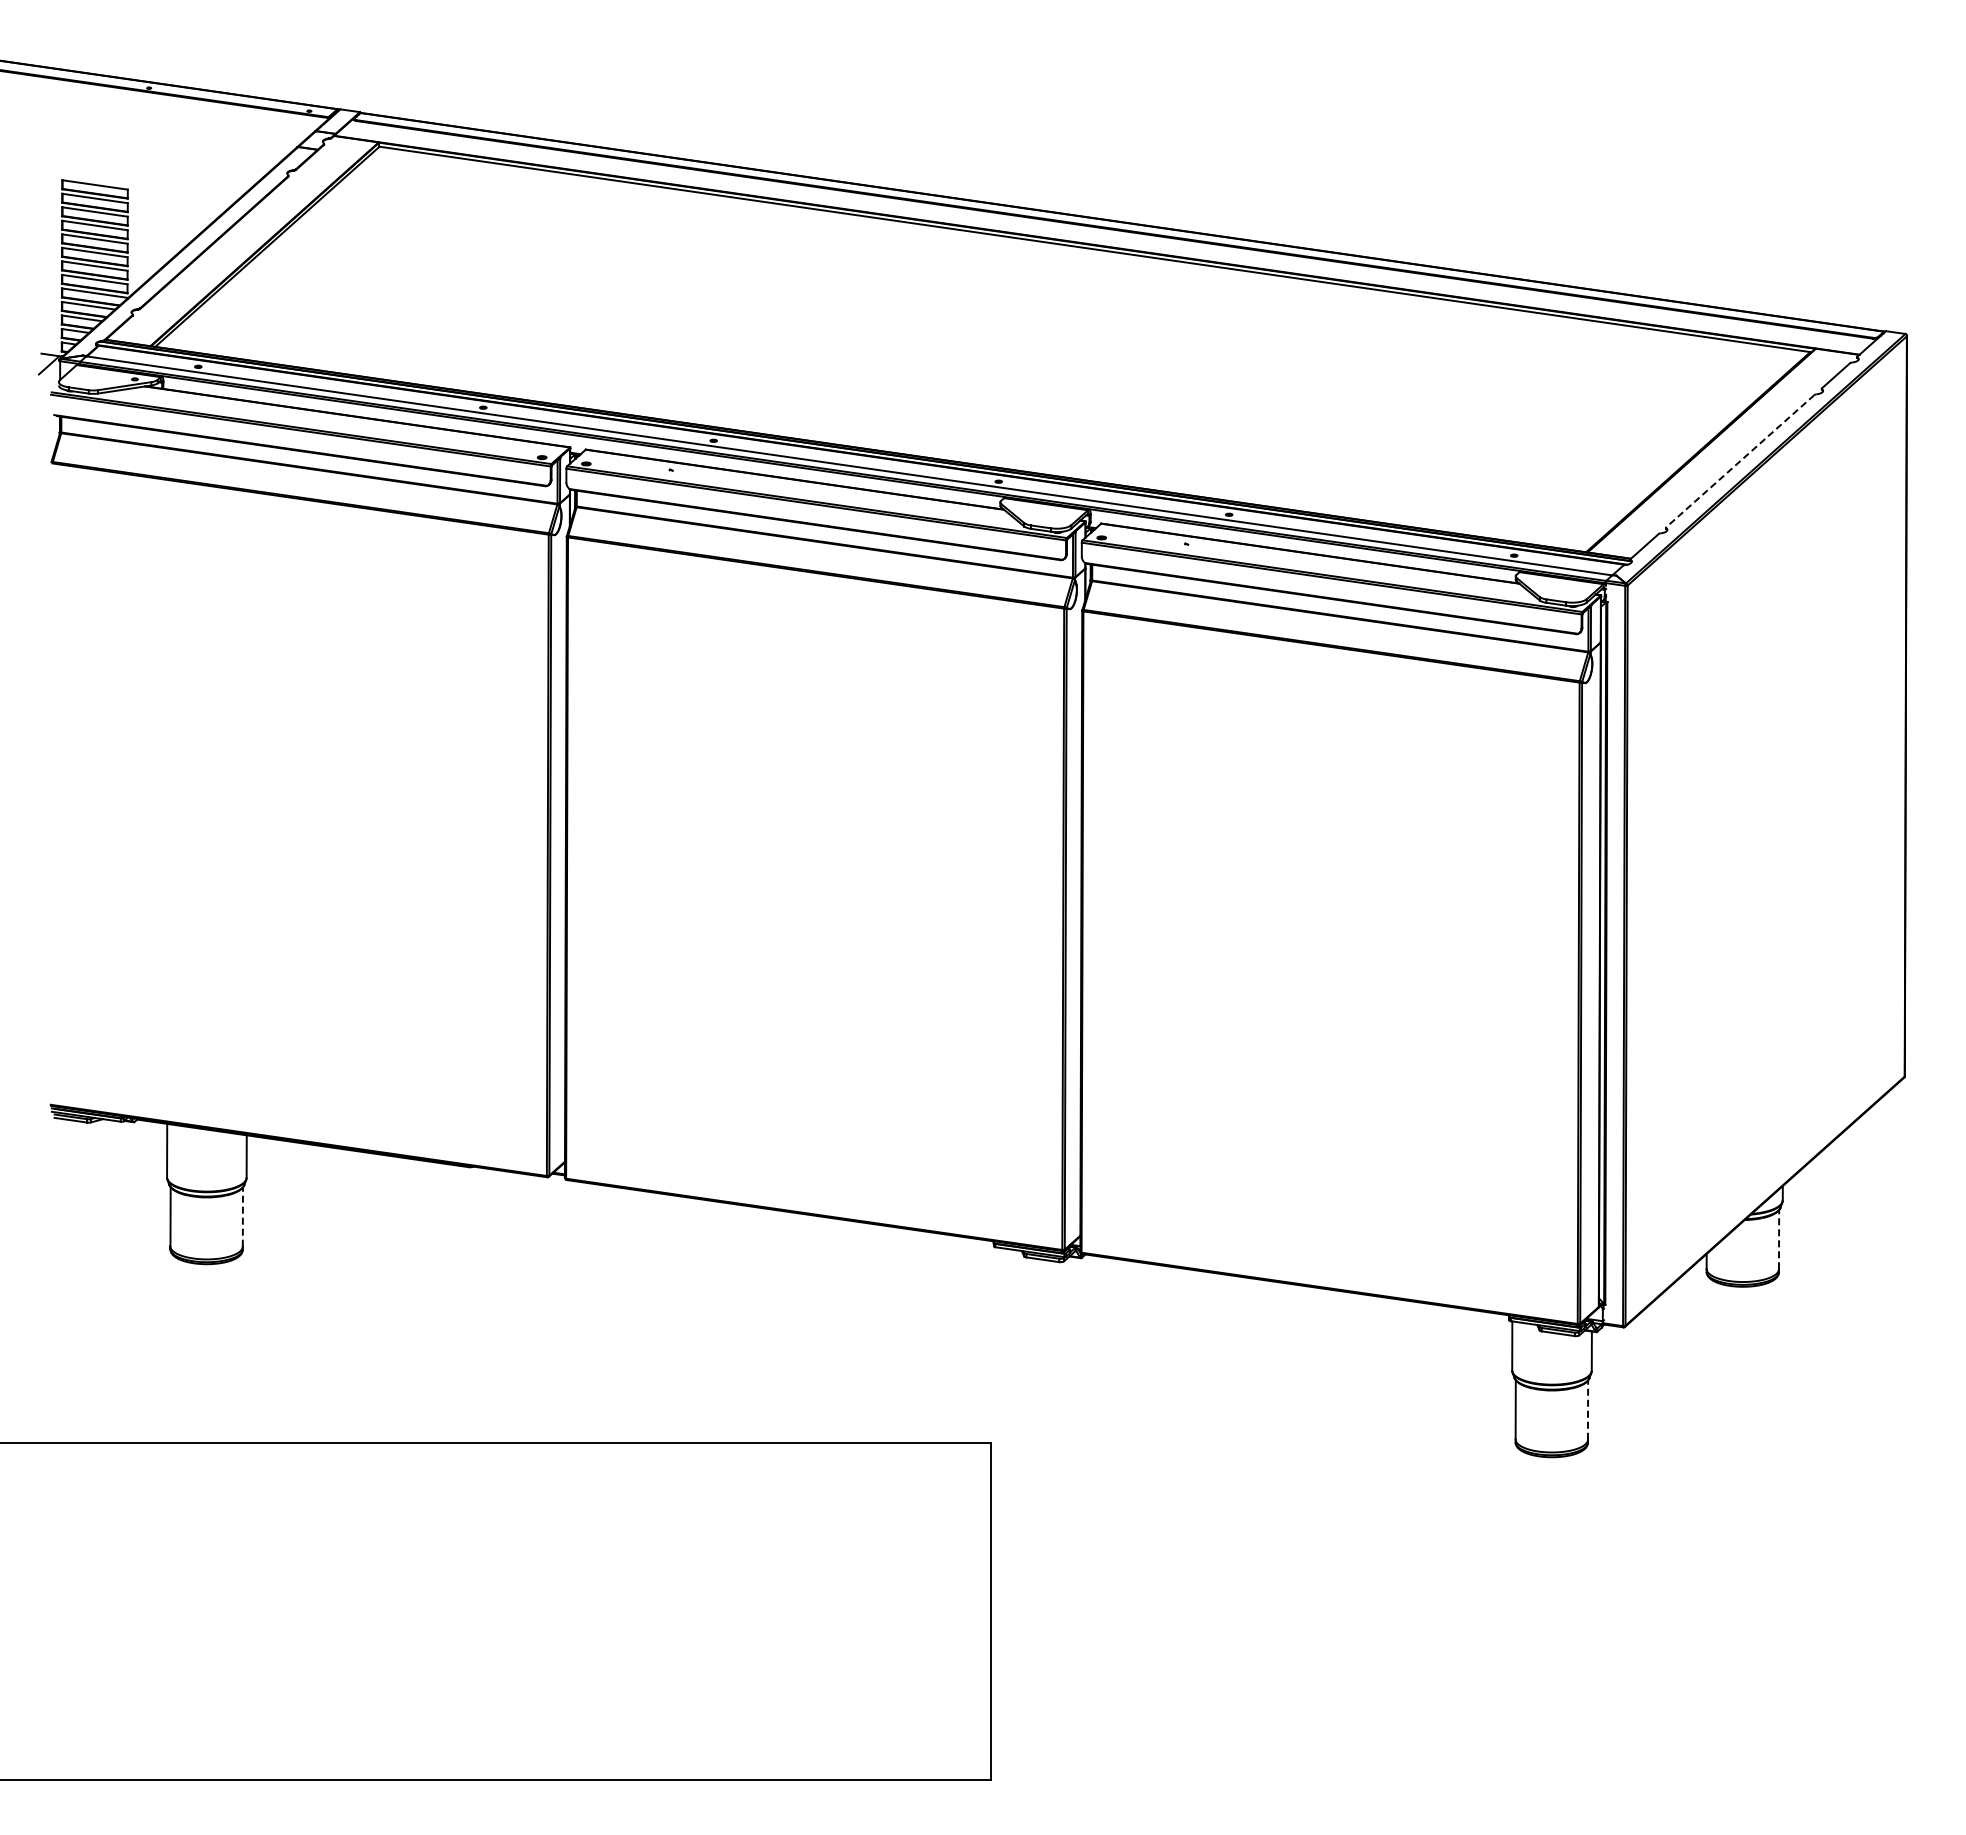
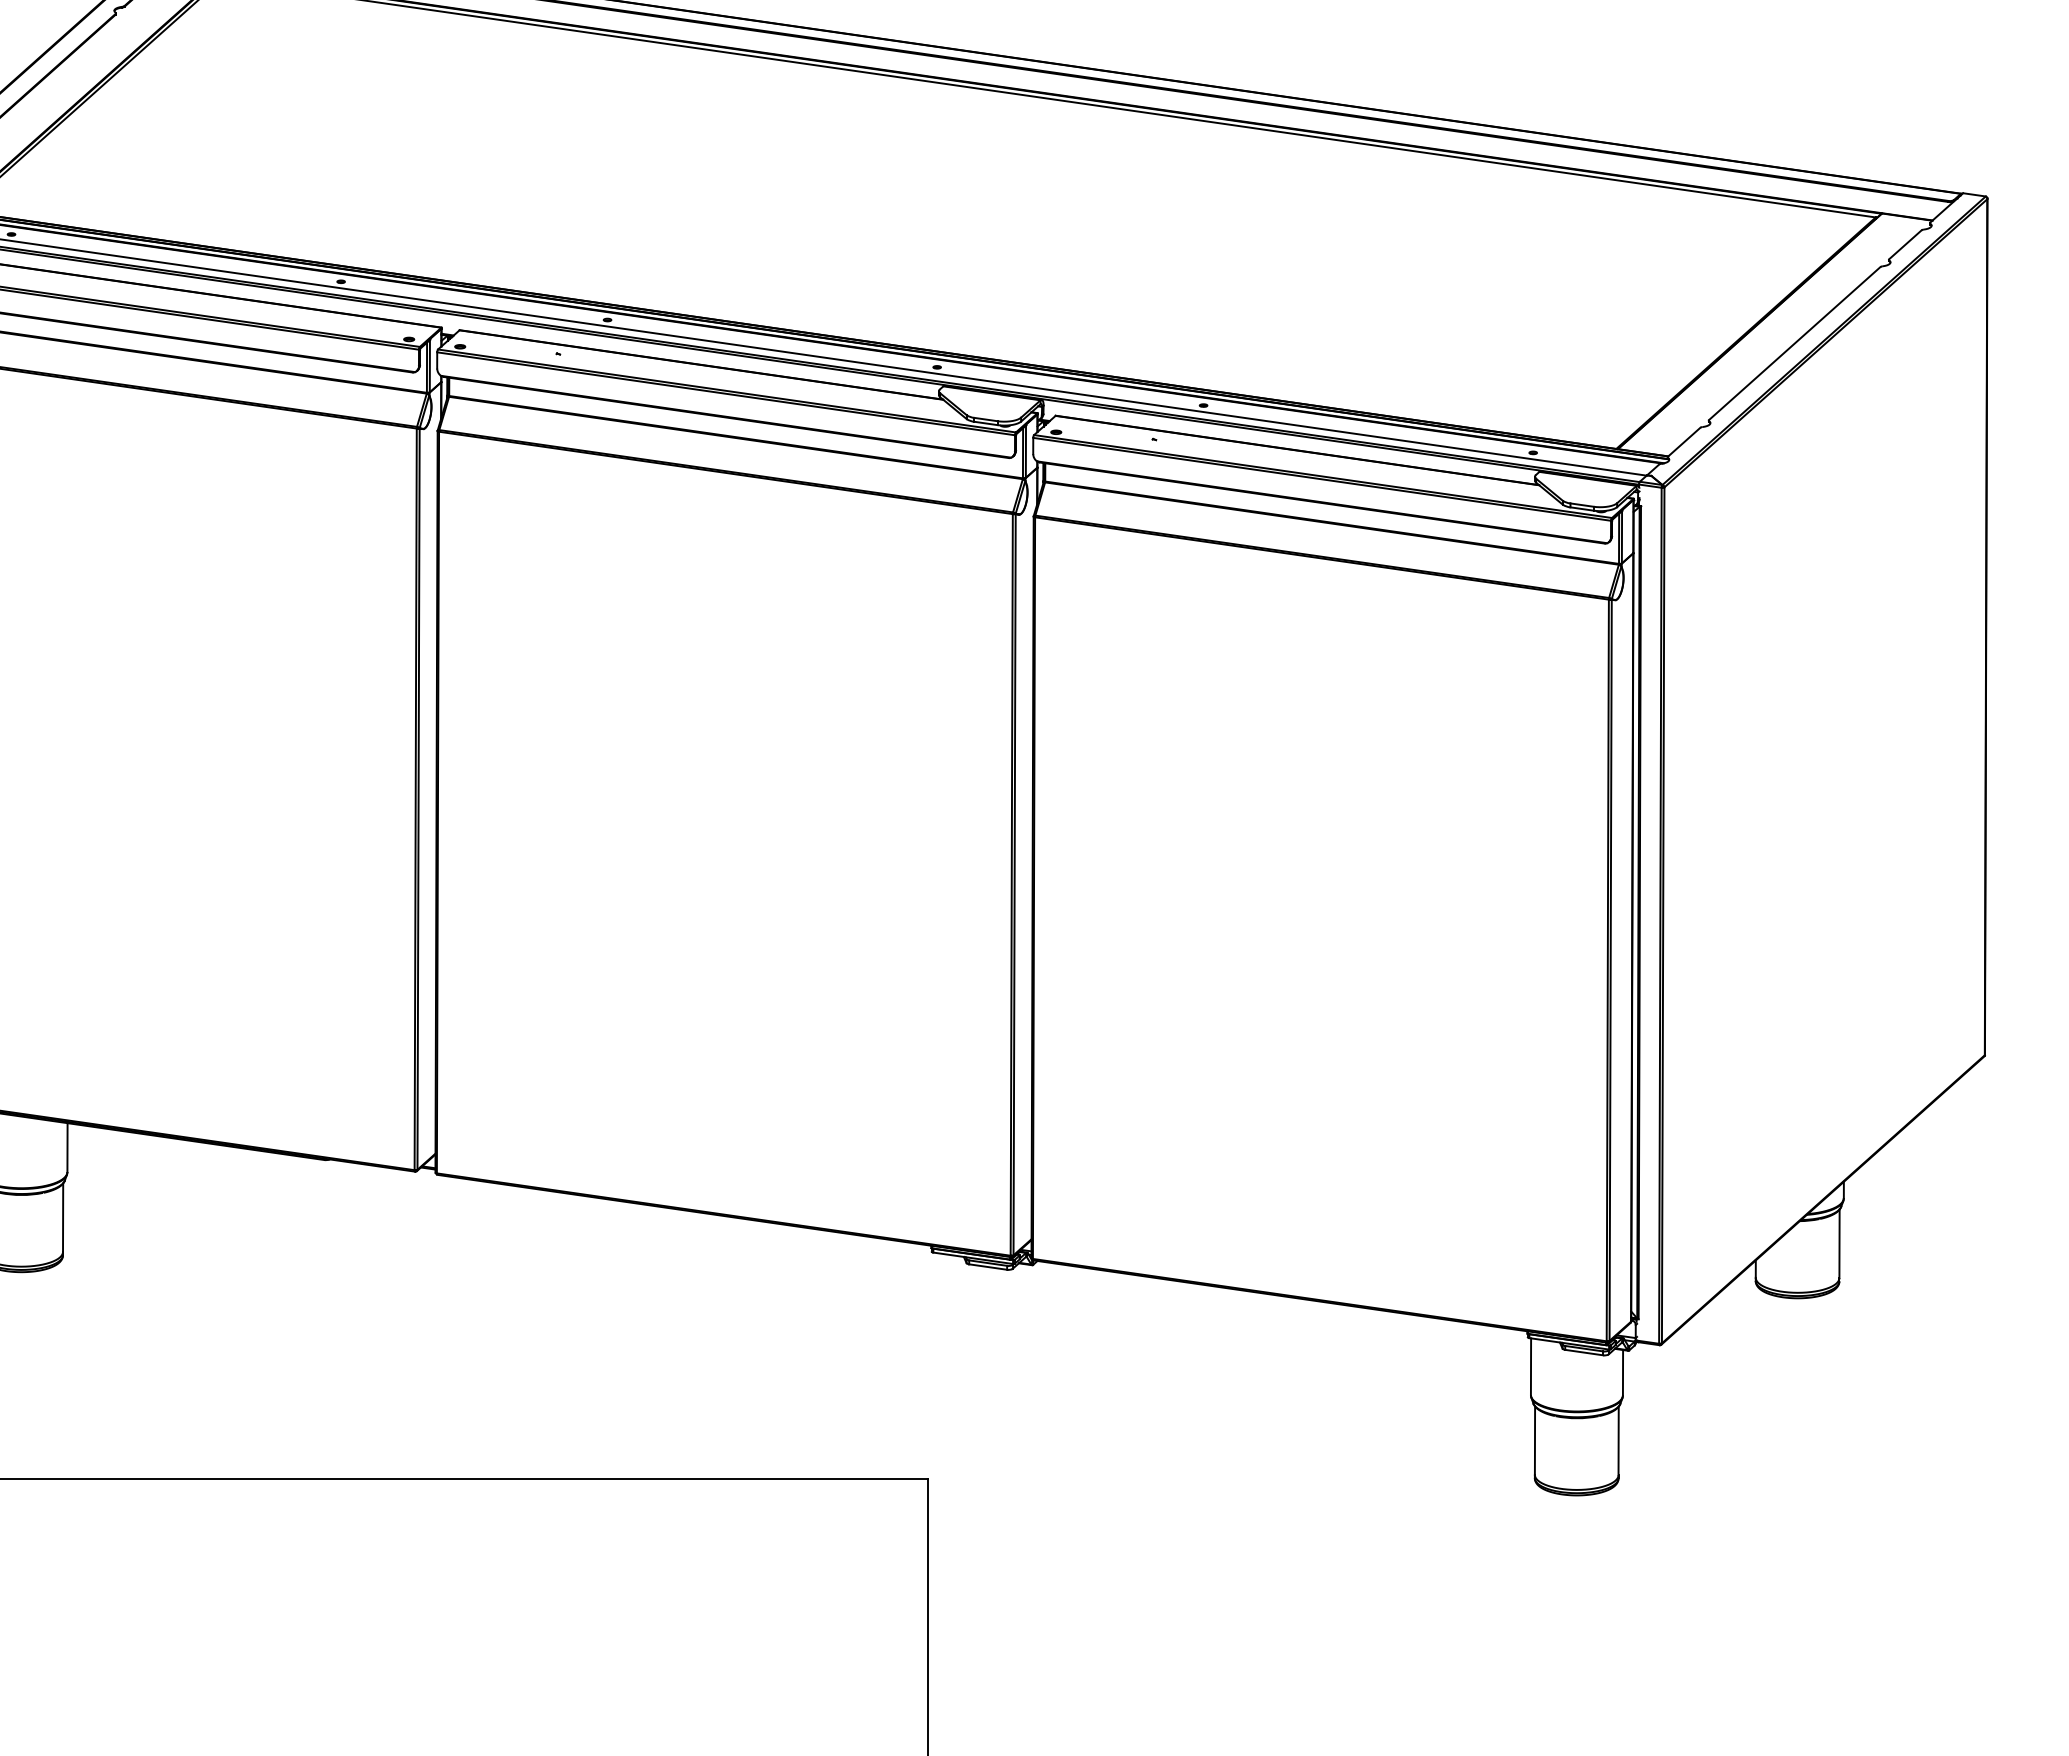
line: (1739, 461) -> (1793, 343), dashed -> solid
line: (242, 1217) -> (62, 1218), dashed -> solid
line: (1779, 1239) -> (1840, 1243), dashed -> solid
line: (1588, 1410) -> (1619, 1441), dashed -> solid

